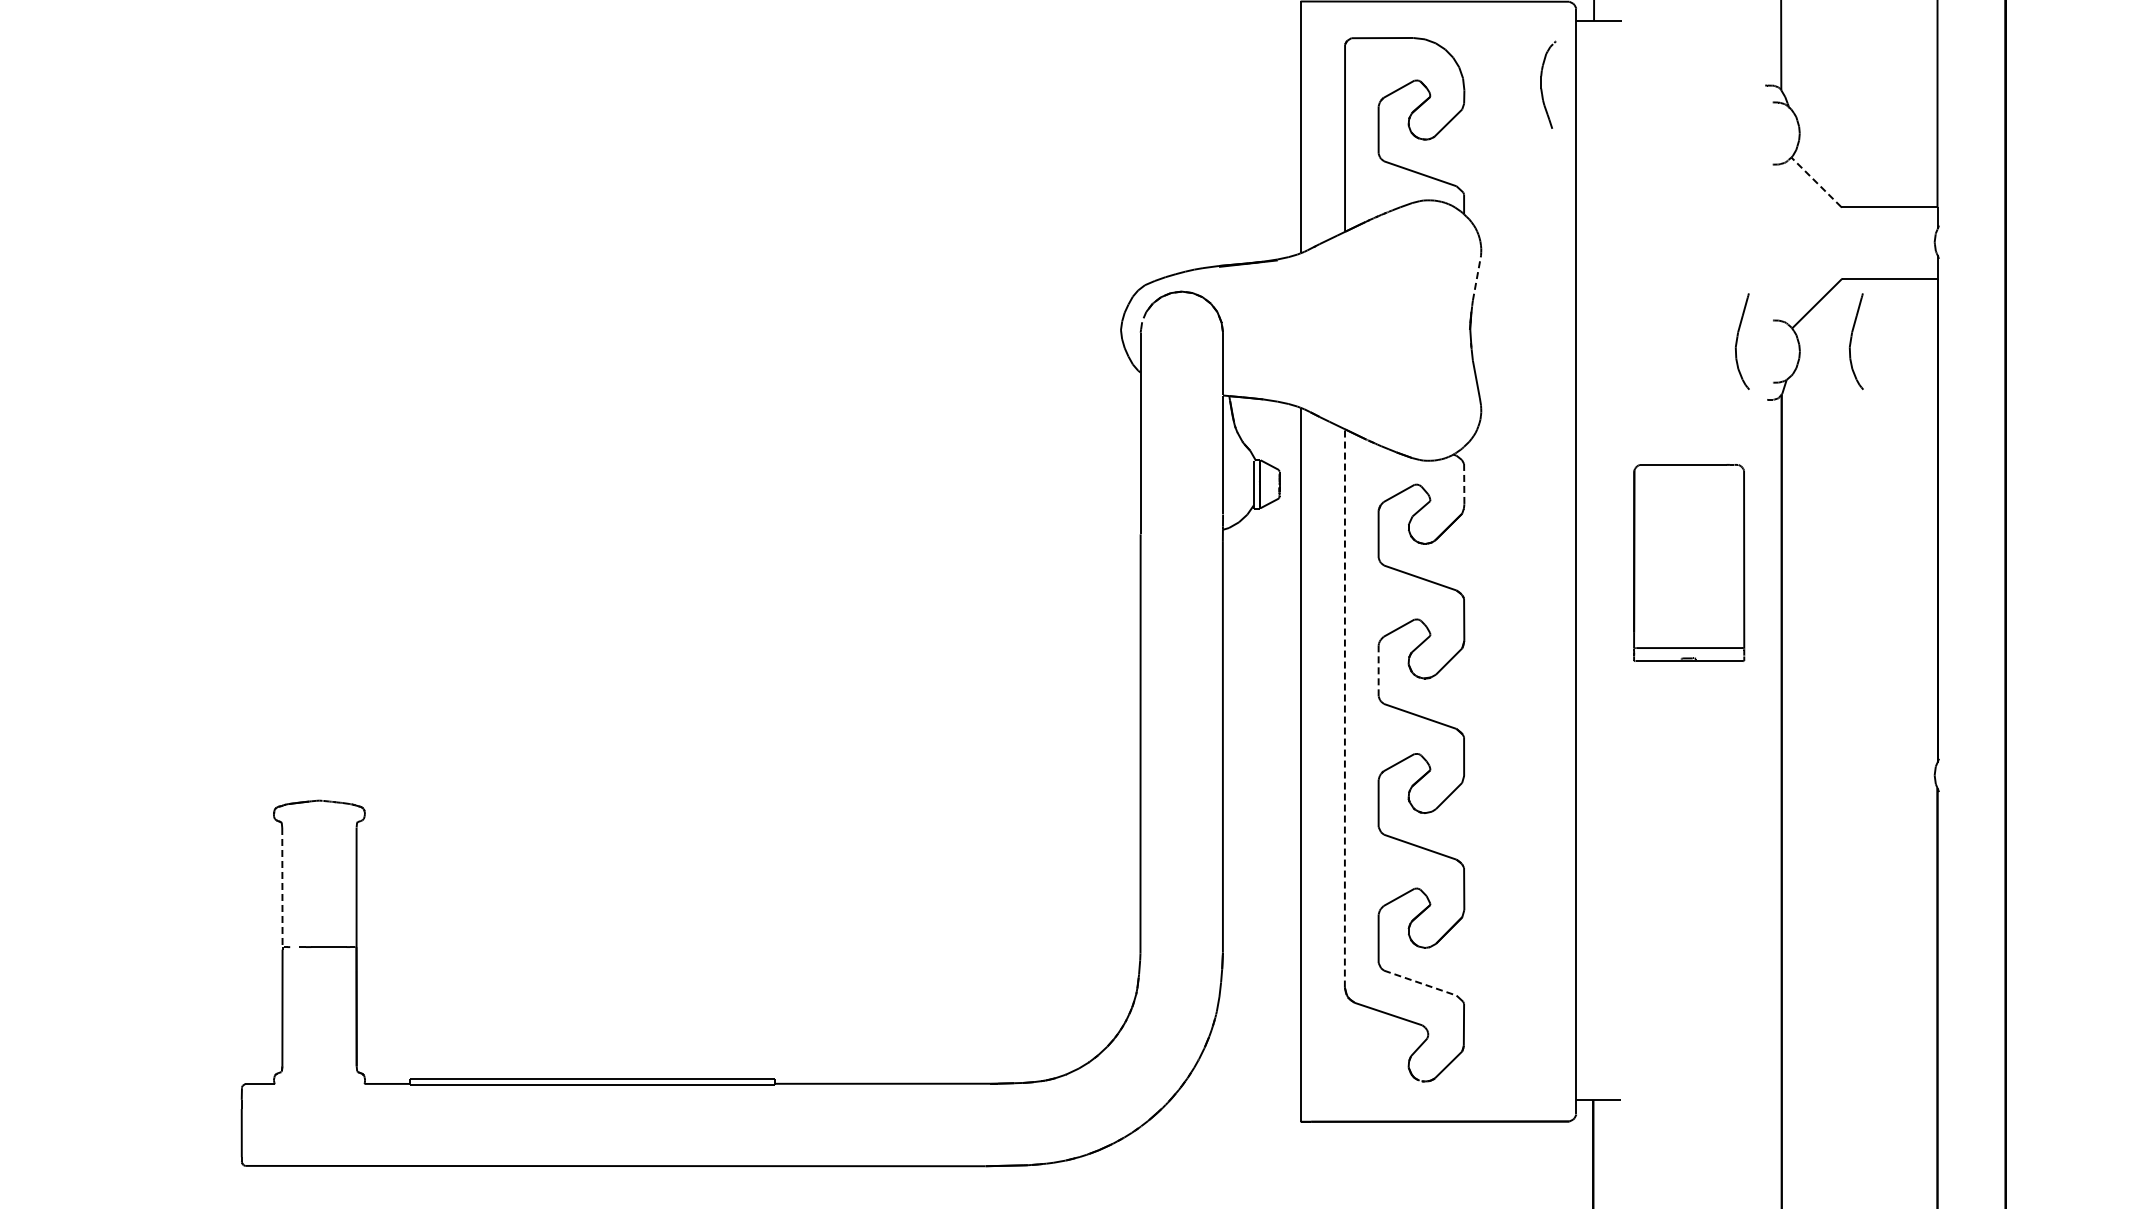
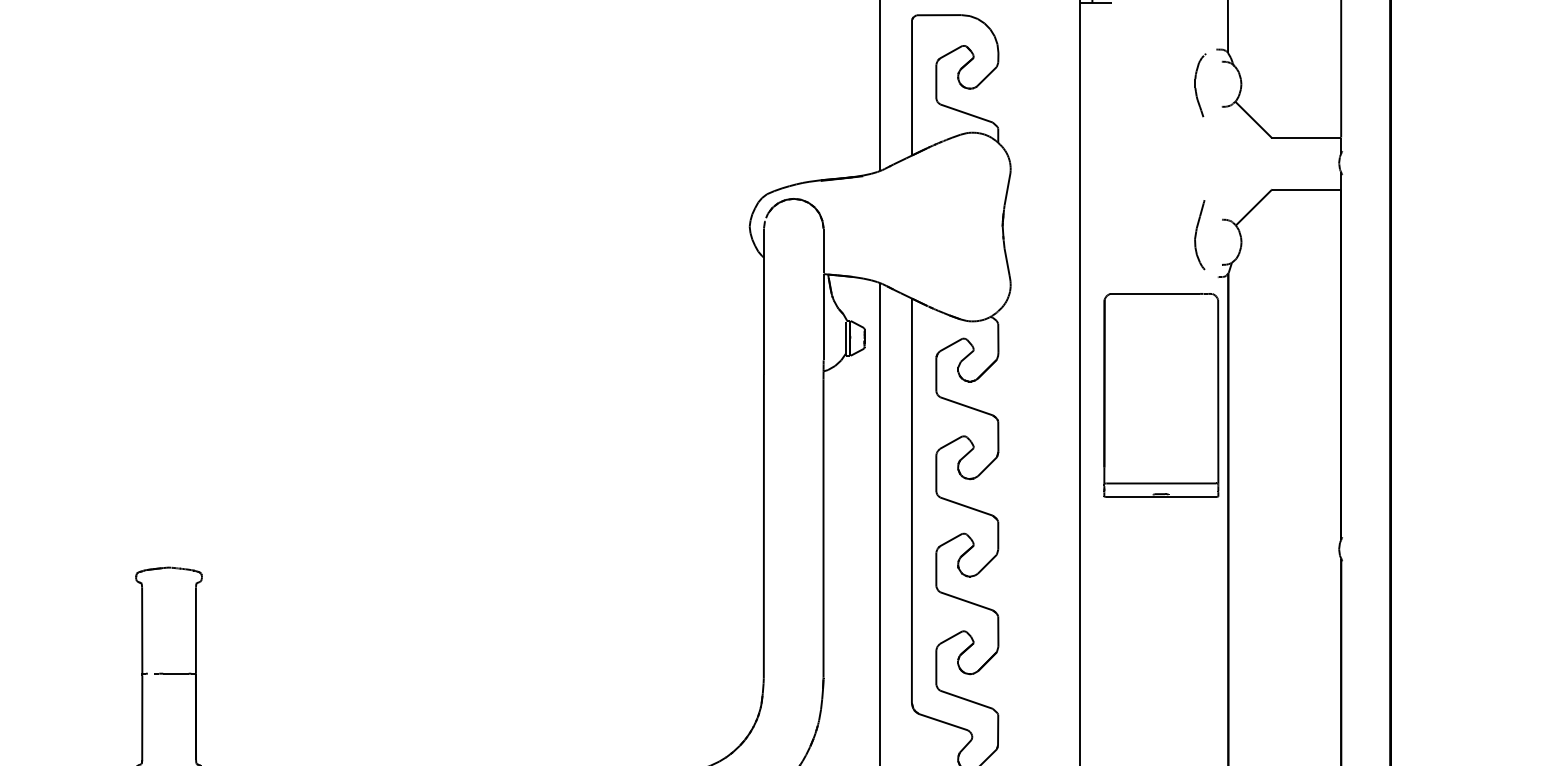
part: (1541, 84) -> (1195, 85), moved
line: (1815, 181) -> (1252, 119), dashed -> solid
line: (1476, 278) -> (1007, 189), dashed -> solid
part: (1855, 341) -> (1281, 234), removed
line: (1464, 484) -> (998, 338), dashed -> solid
part: (1688, 562) -> (1160, 395), size x1.43
line: (1378, 670) -> (936, 473), dashed -> solid
line: (1344, 707) -> (911, 500), dashed -> solid
line: (282, 887) -> (142, 630), dashed -> solid
line: (1420, 983) -> (966, 700), dashed -> solid

